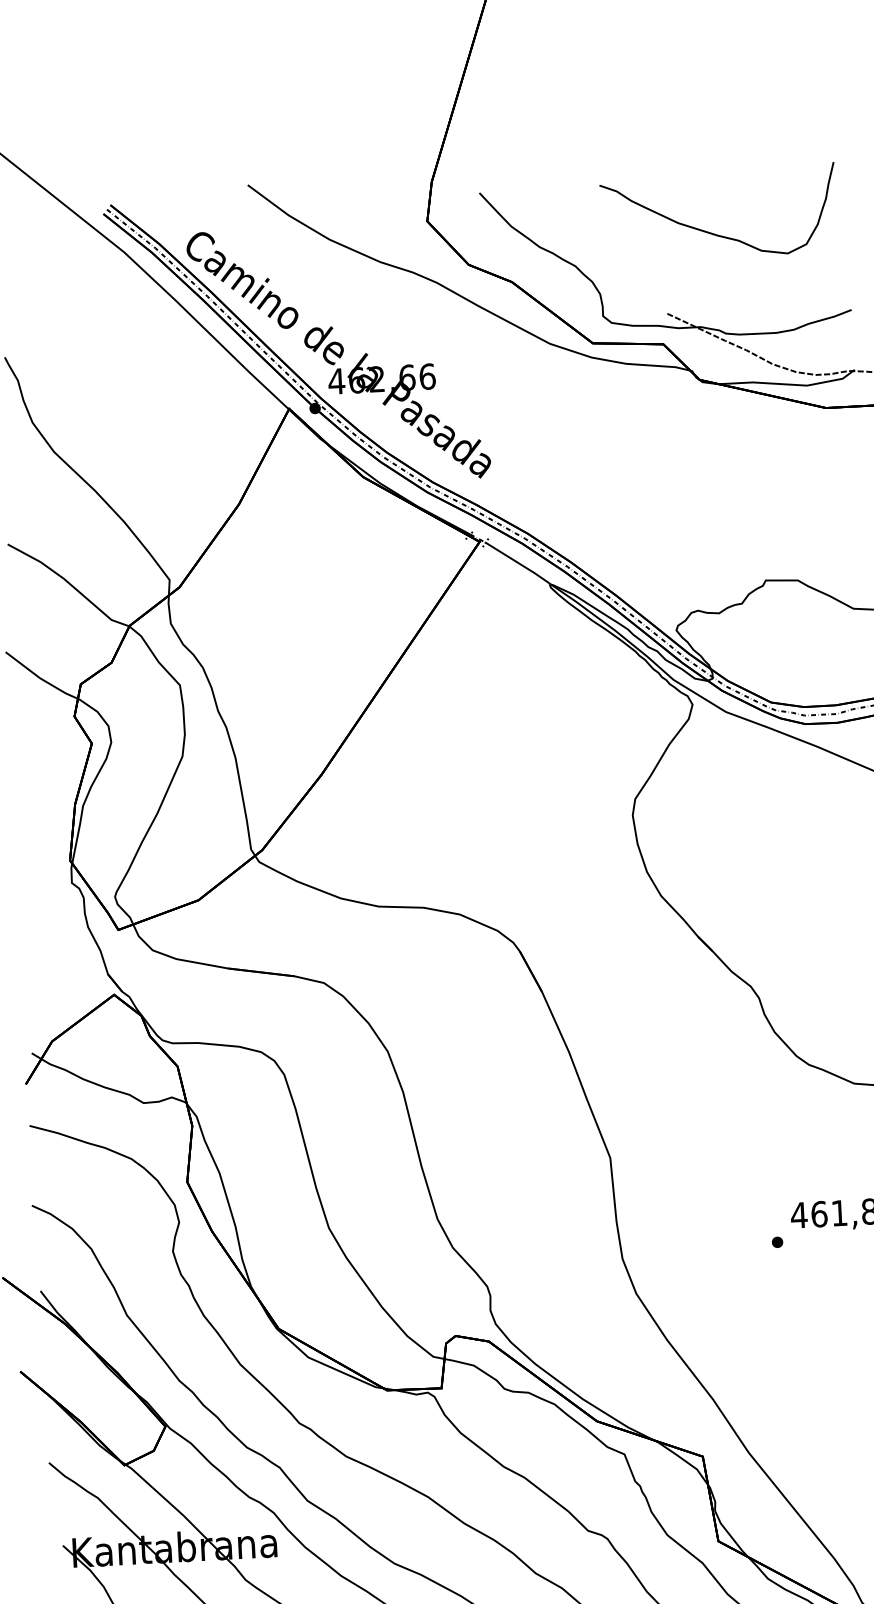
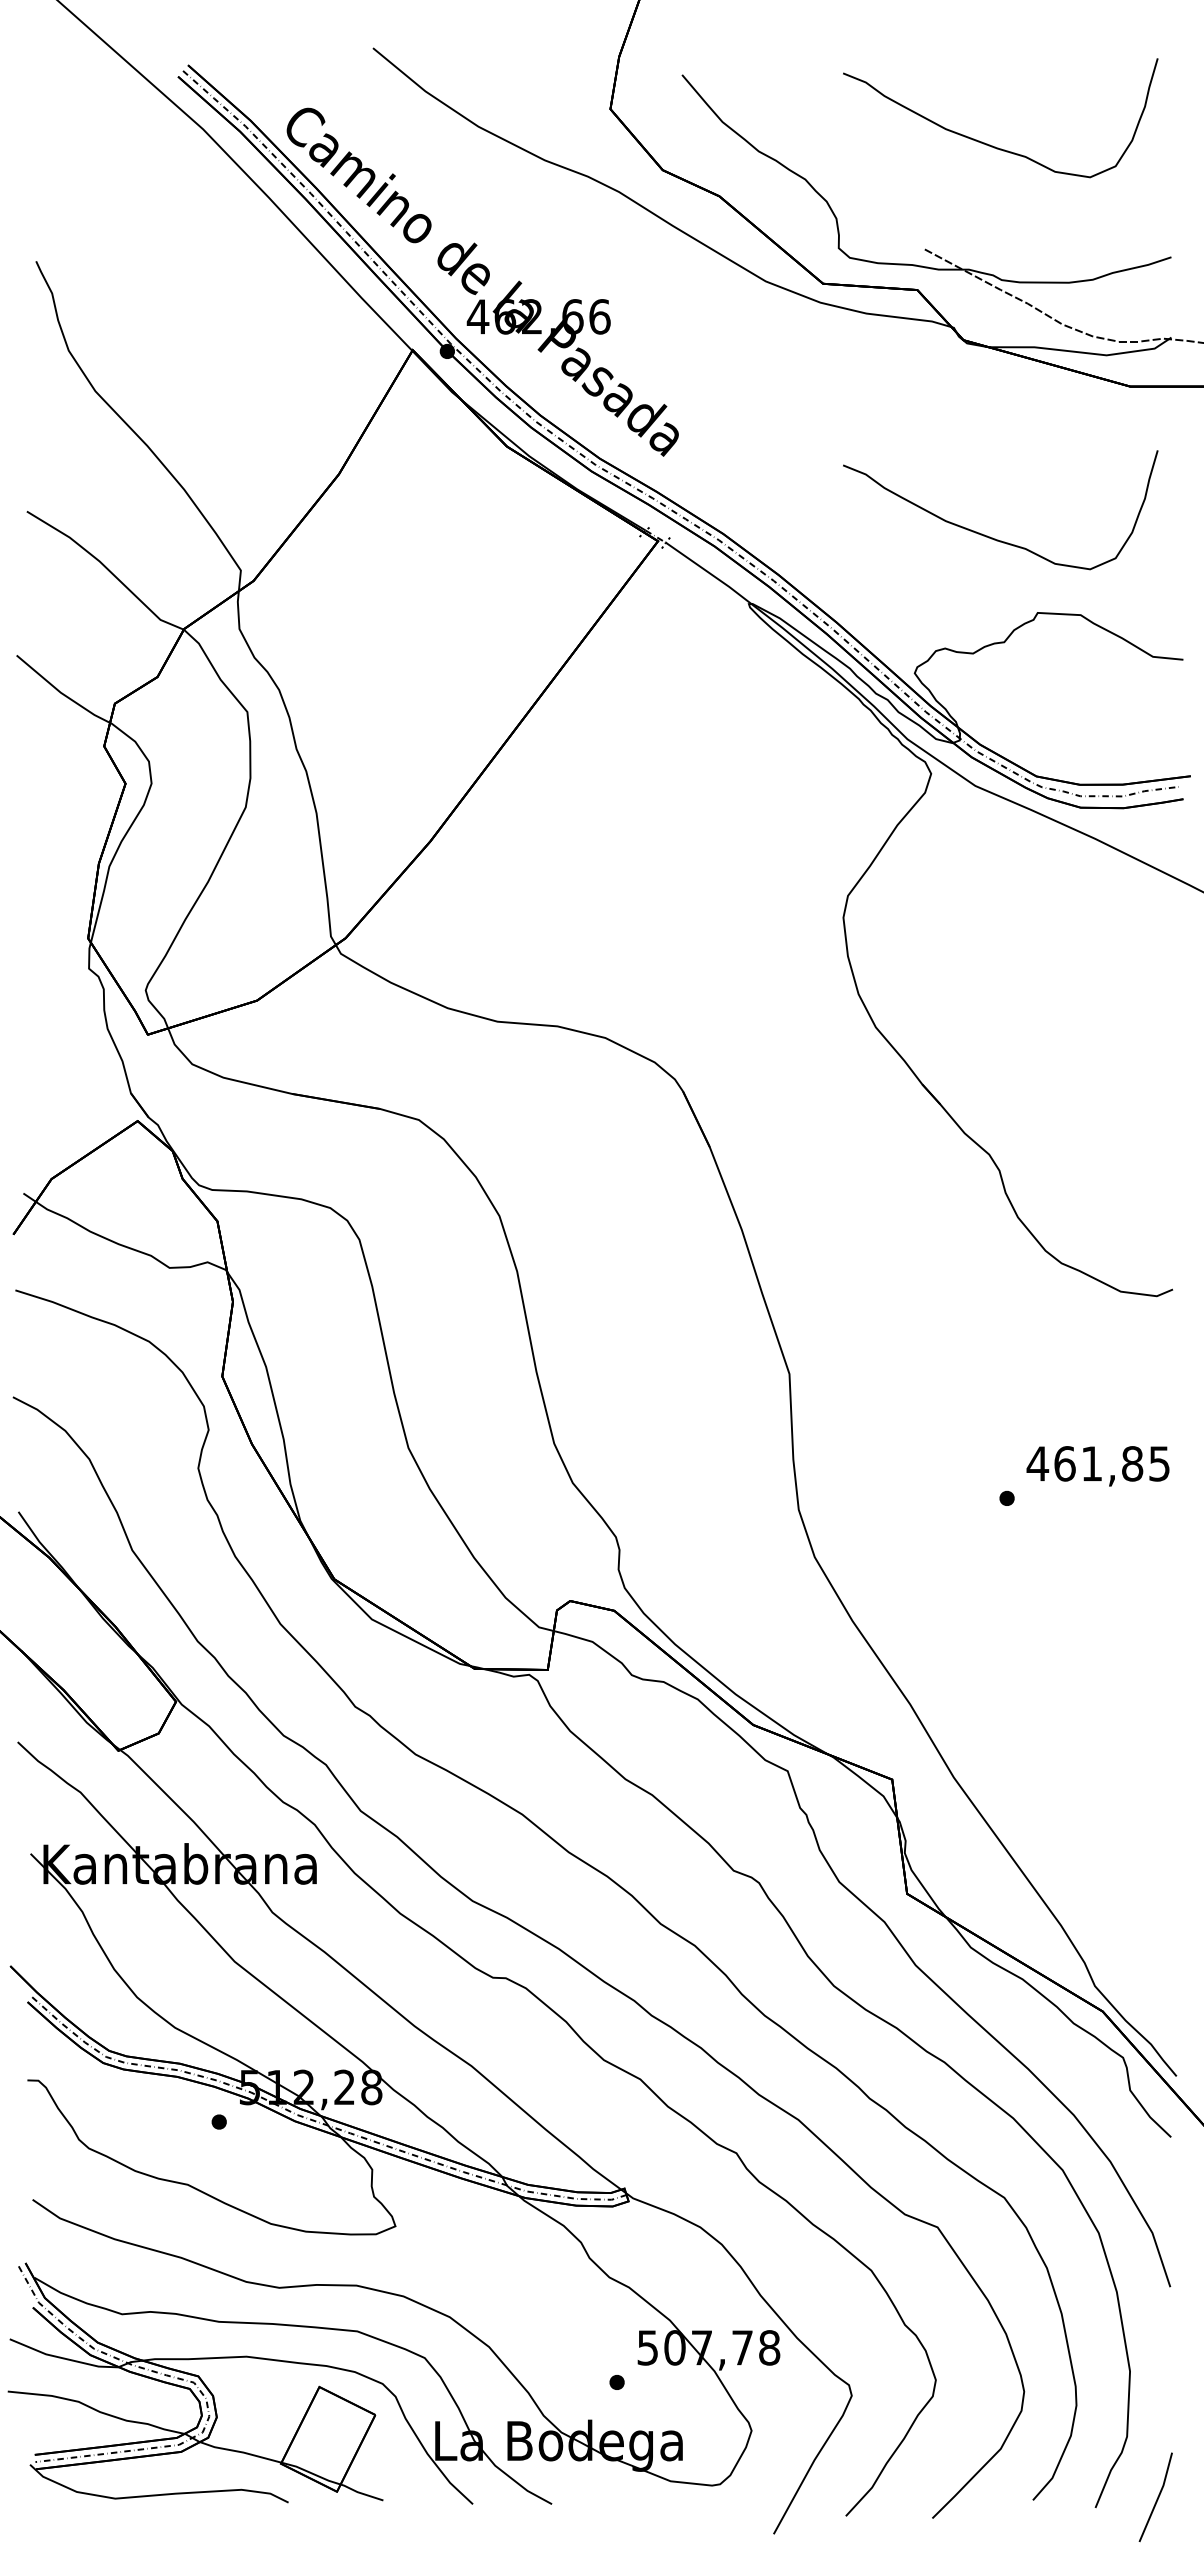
curve: (727, 525) -> (990, 536), added

